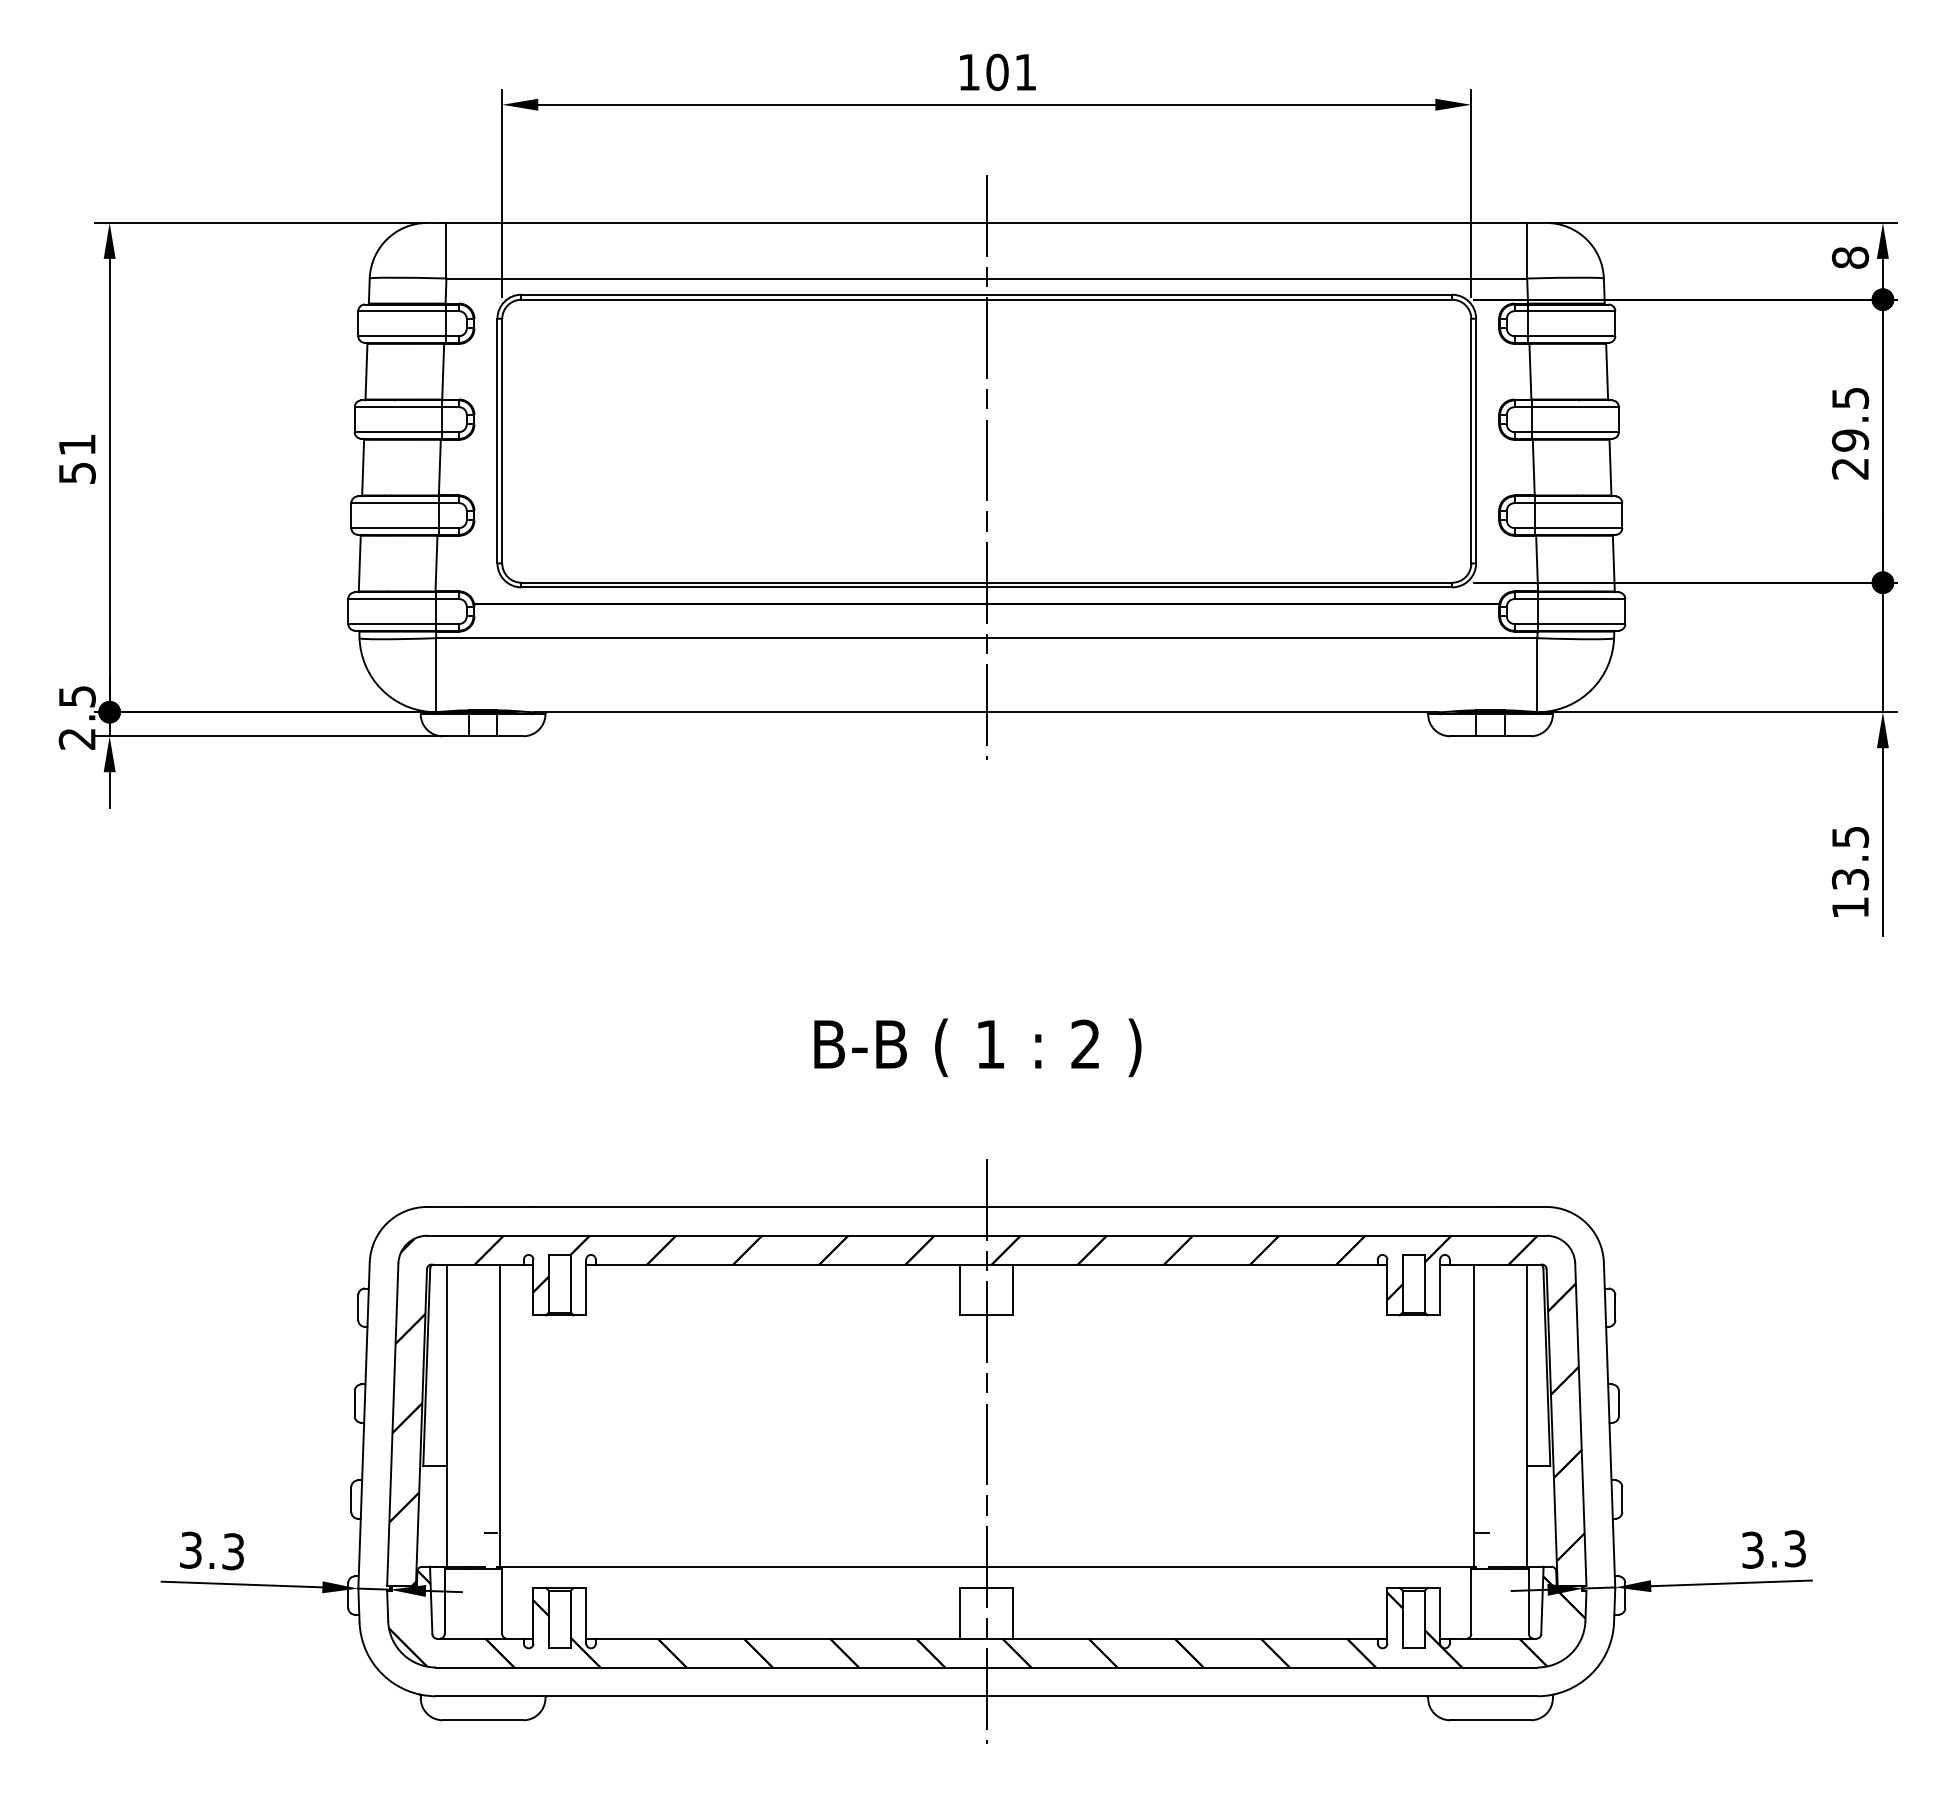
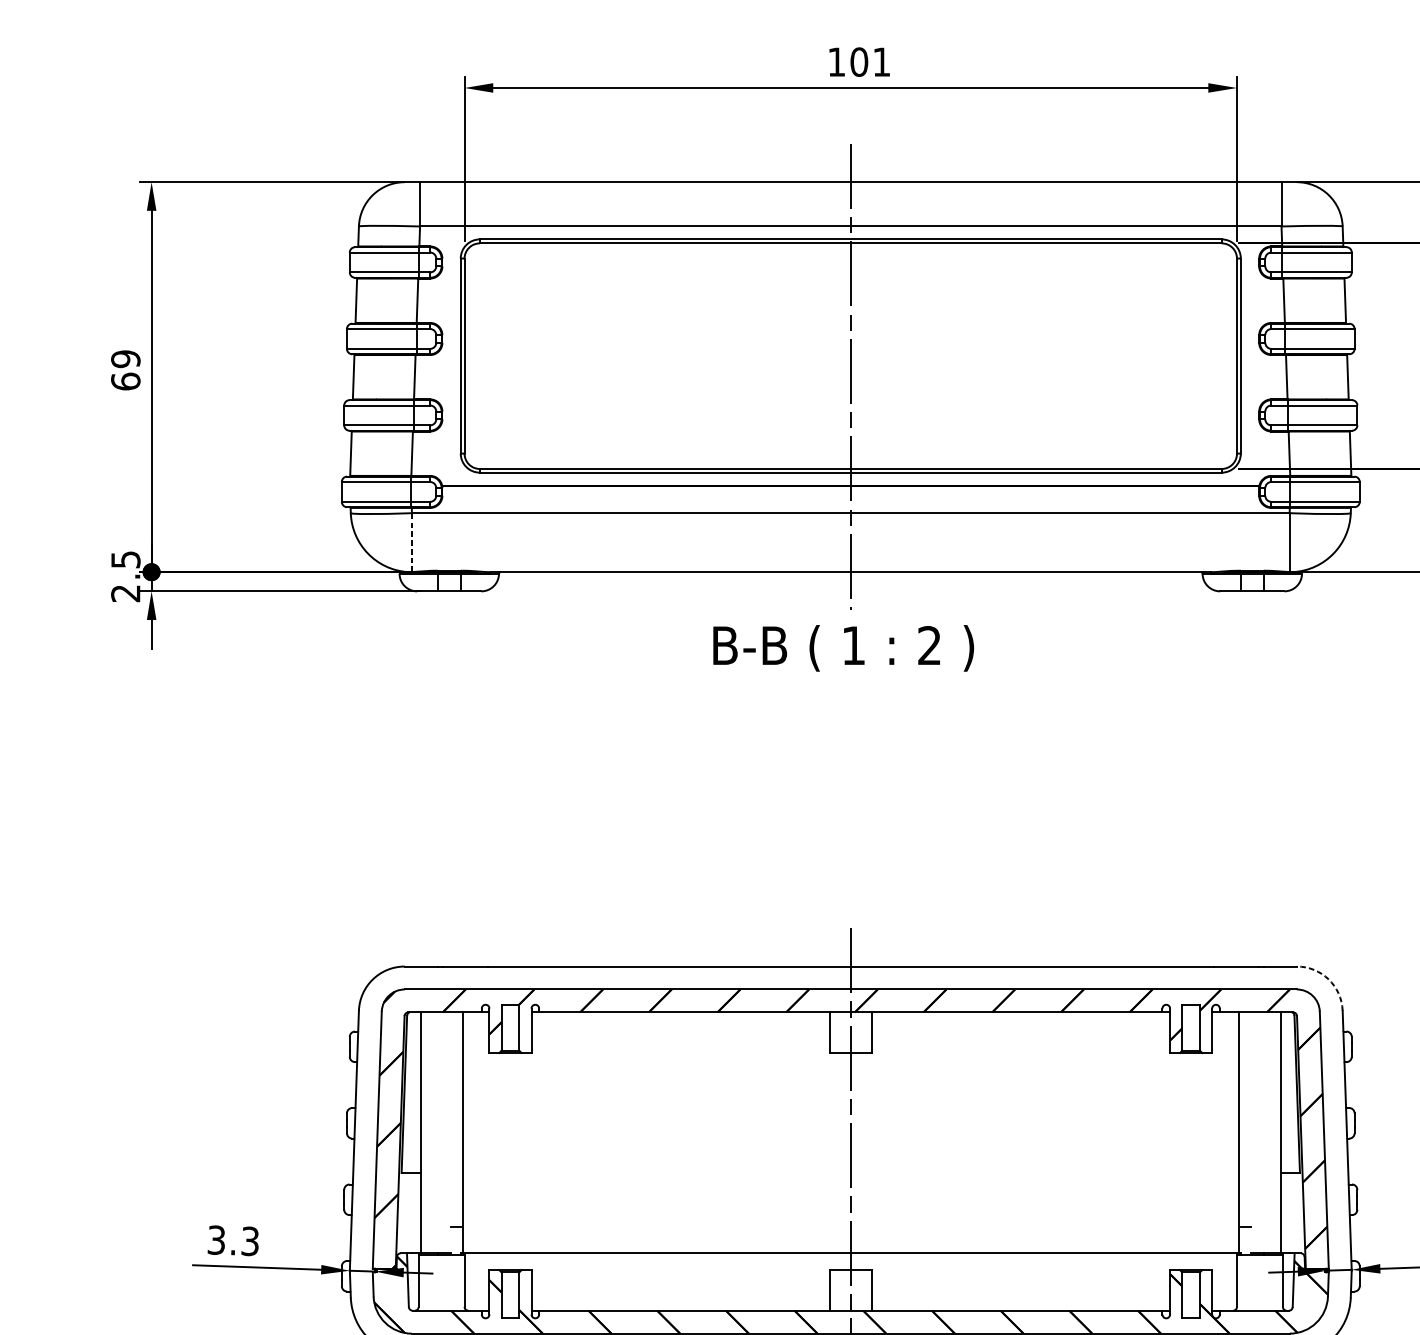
text: (76, 459) -> (125, 370), 51 -> 69
line: (436, 675) -> (412, 542), solid -> dashed
text: (977, 1047) -> (843, 648), moved
arc: (1586, 1223) -> (1328, 979), solid -> dashed

